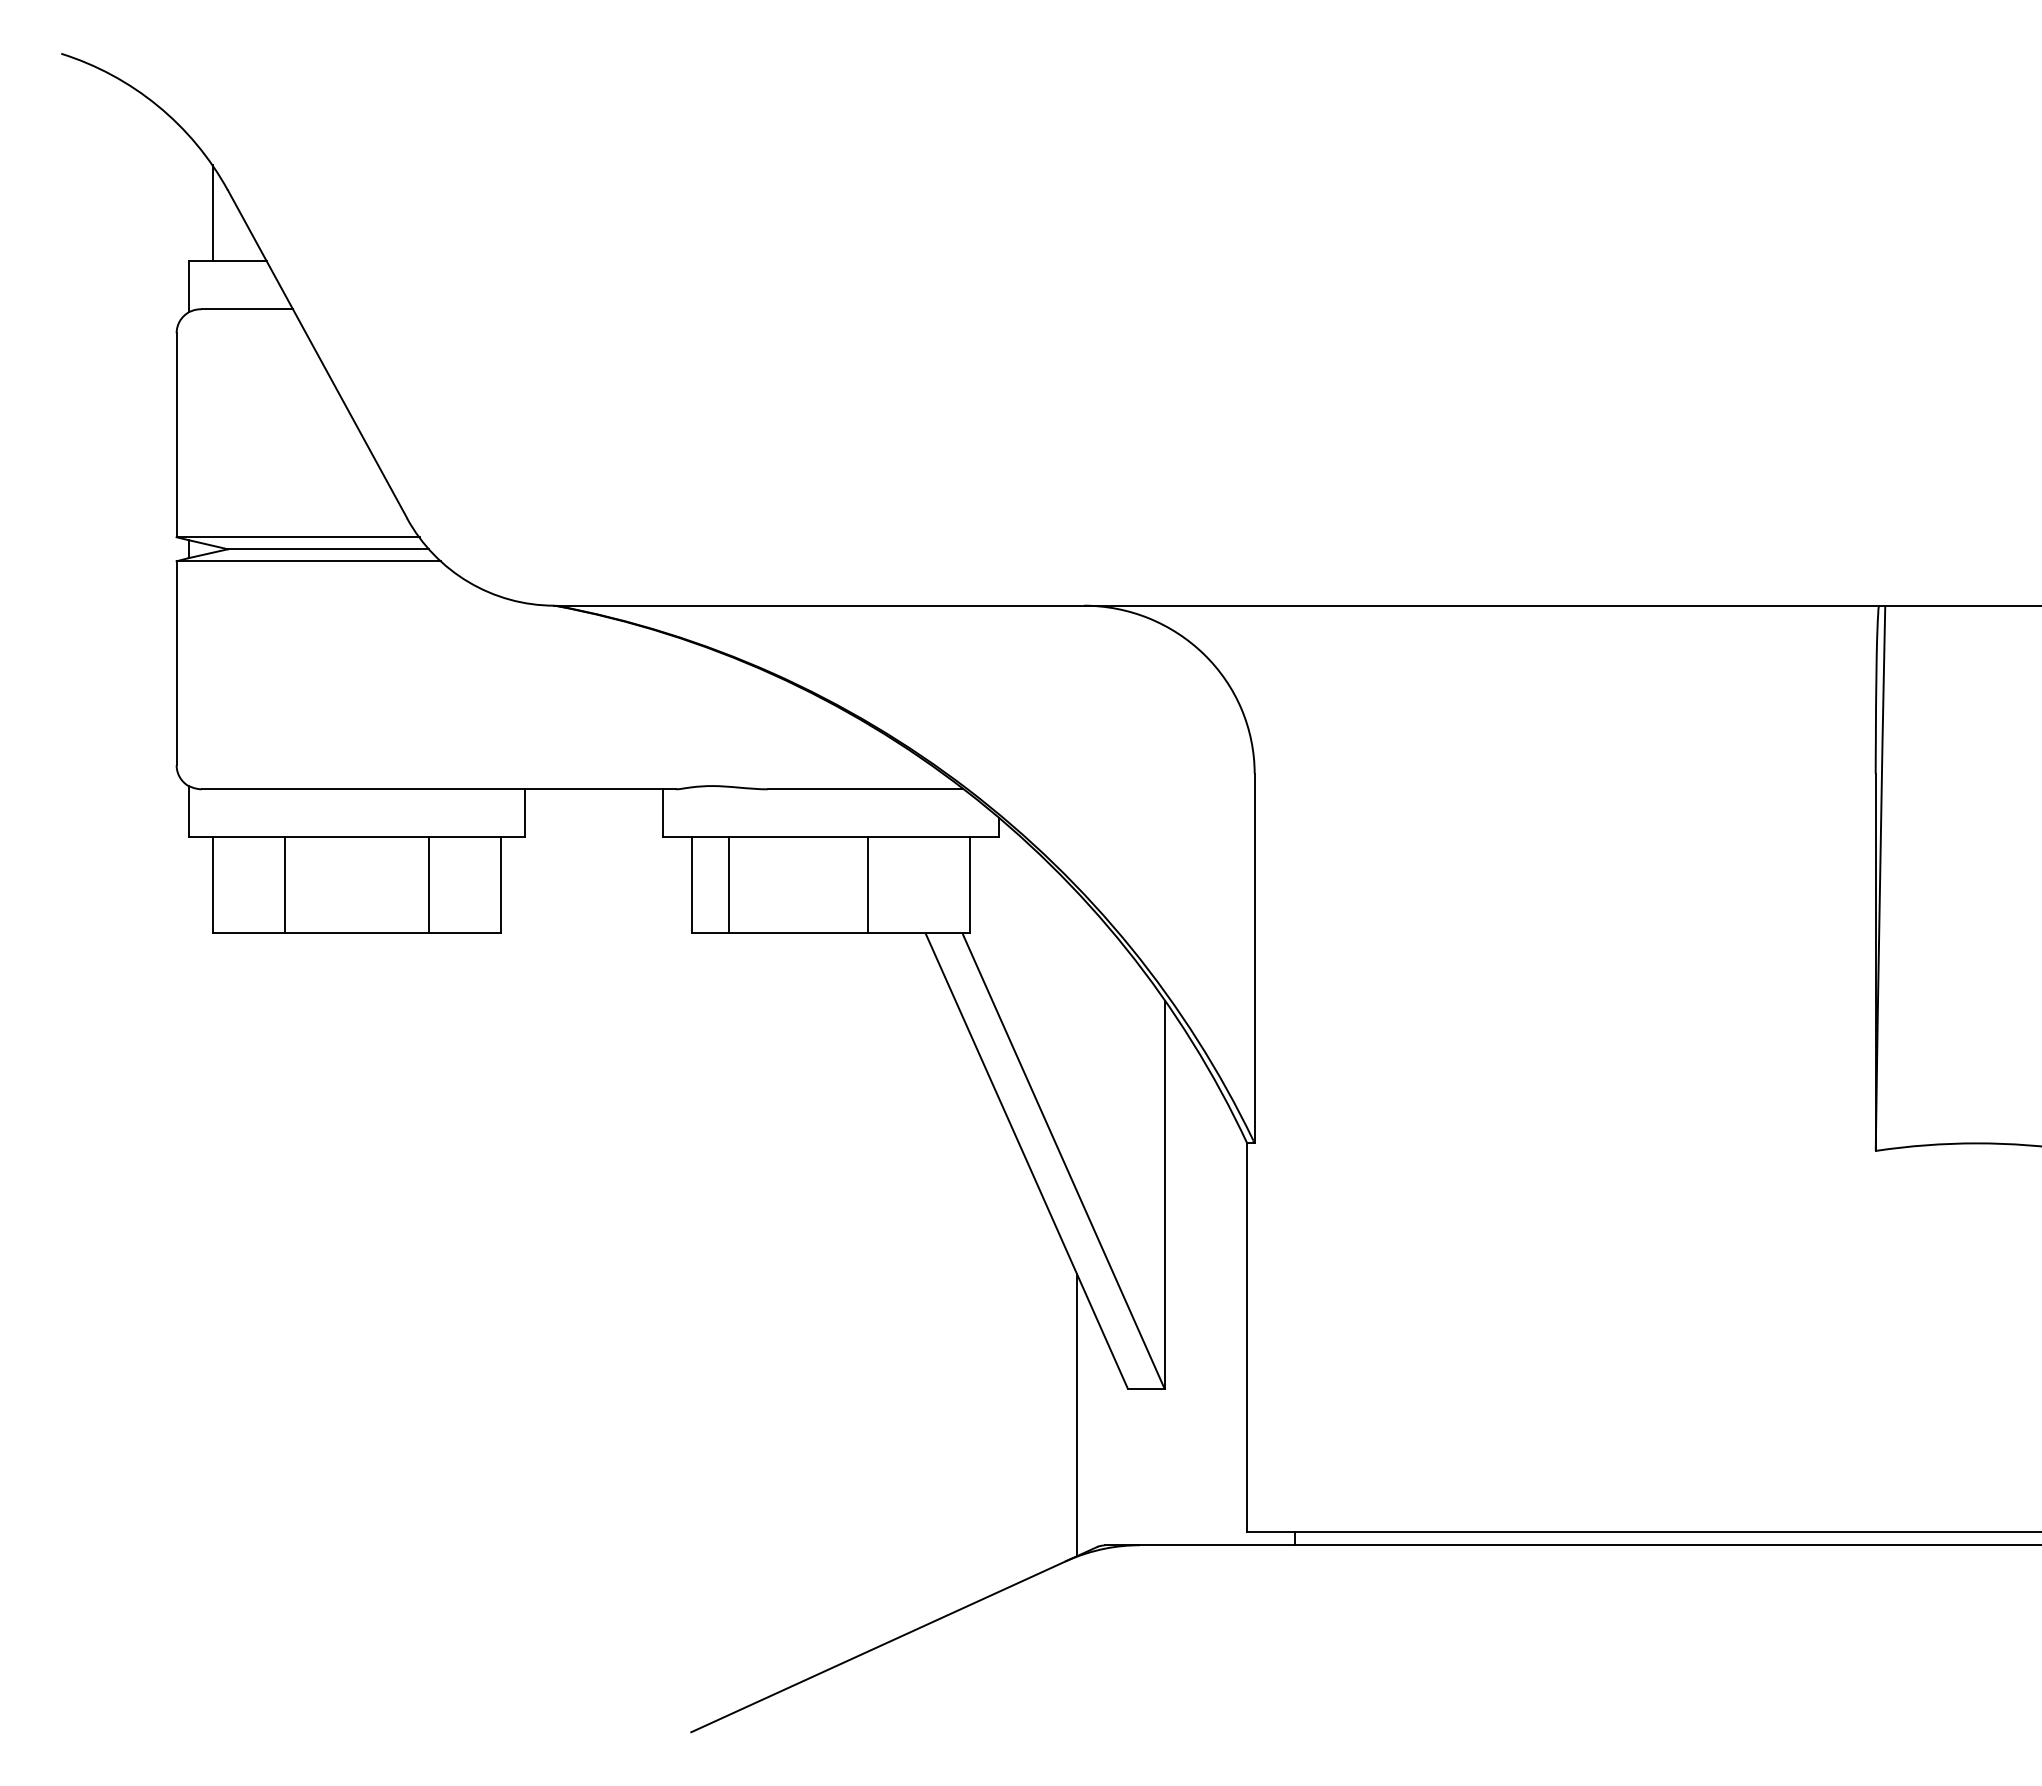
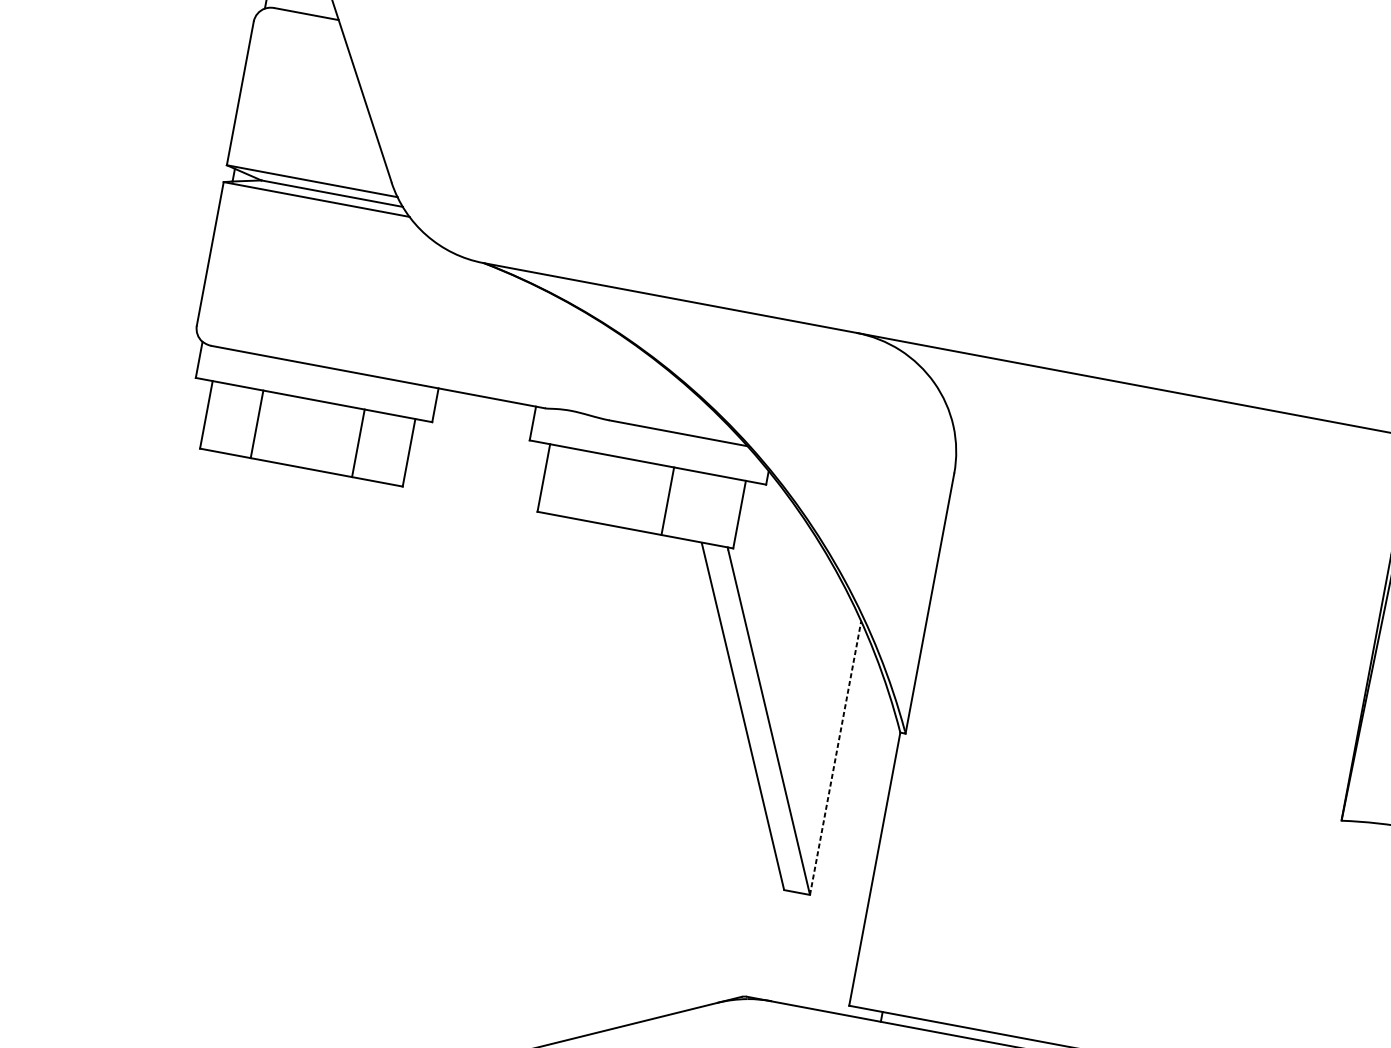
line: (729, 885) -> (570, 483), removed
line: (1164, 1194) -> (835, 757), solid -> dashed
line: (1076, 1414) -> (744, 900), removed

